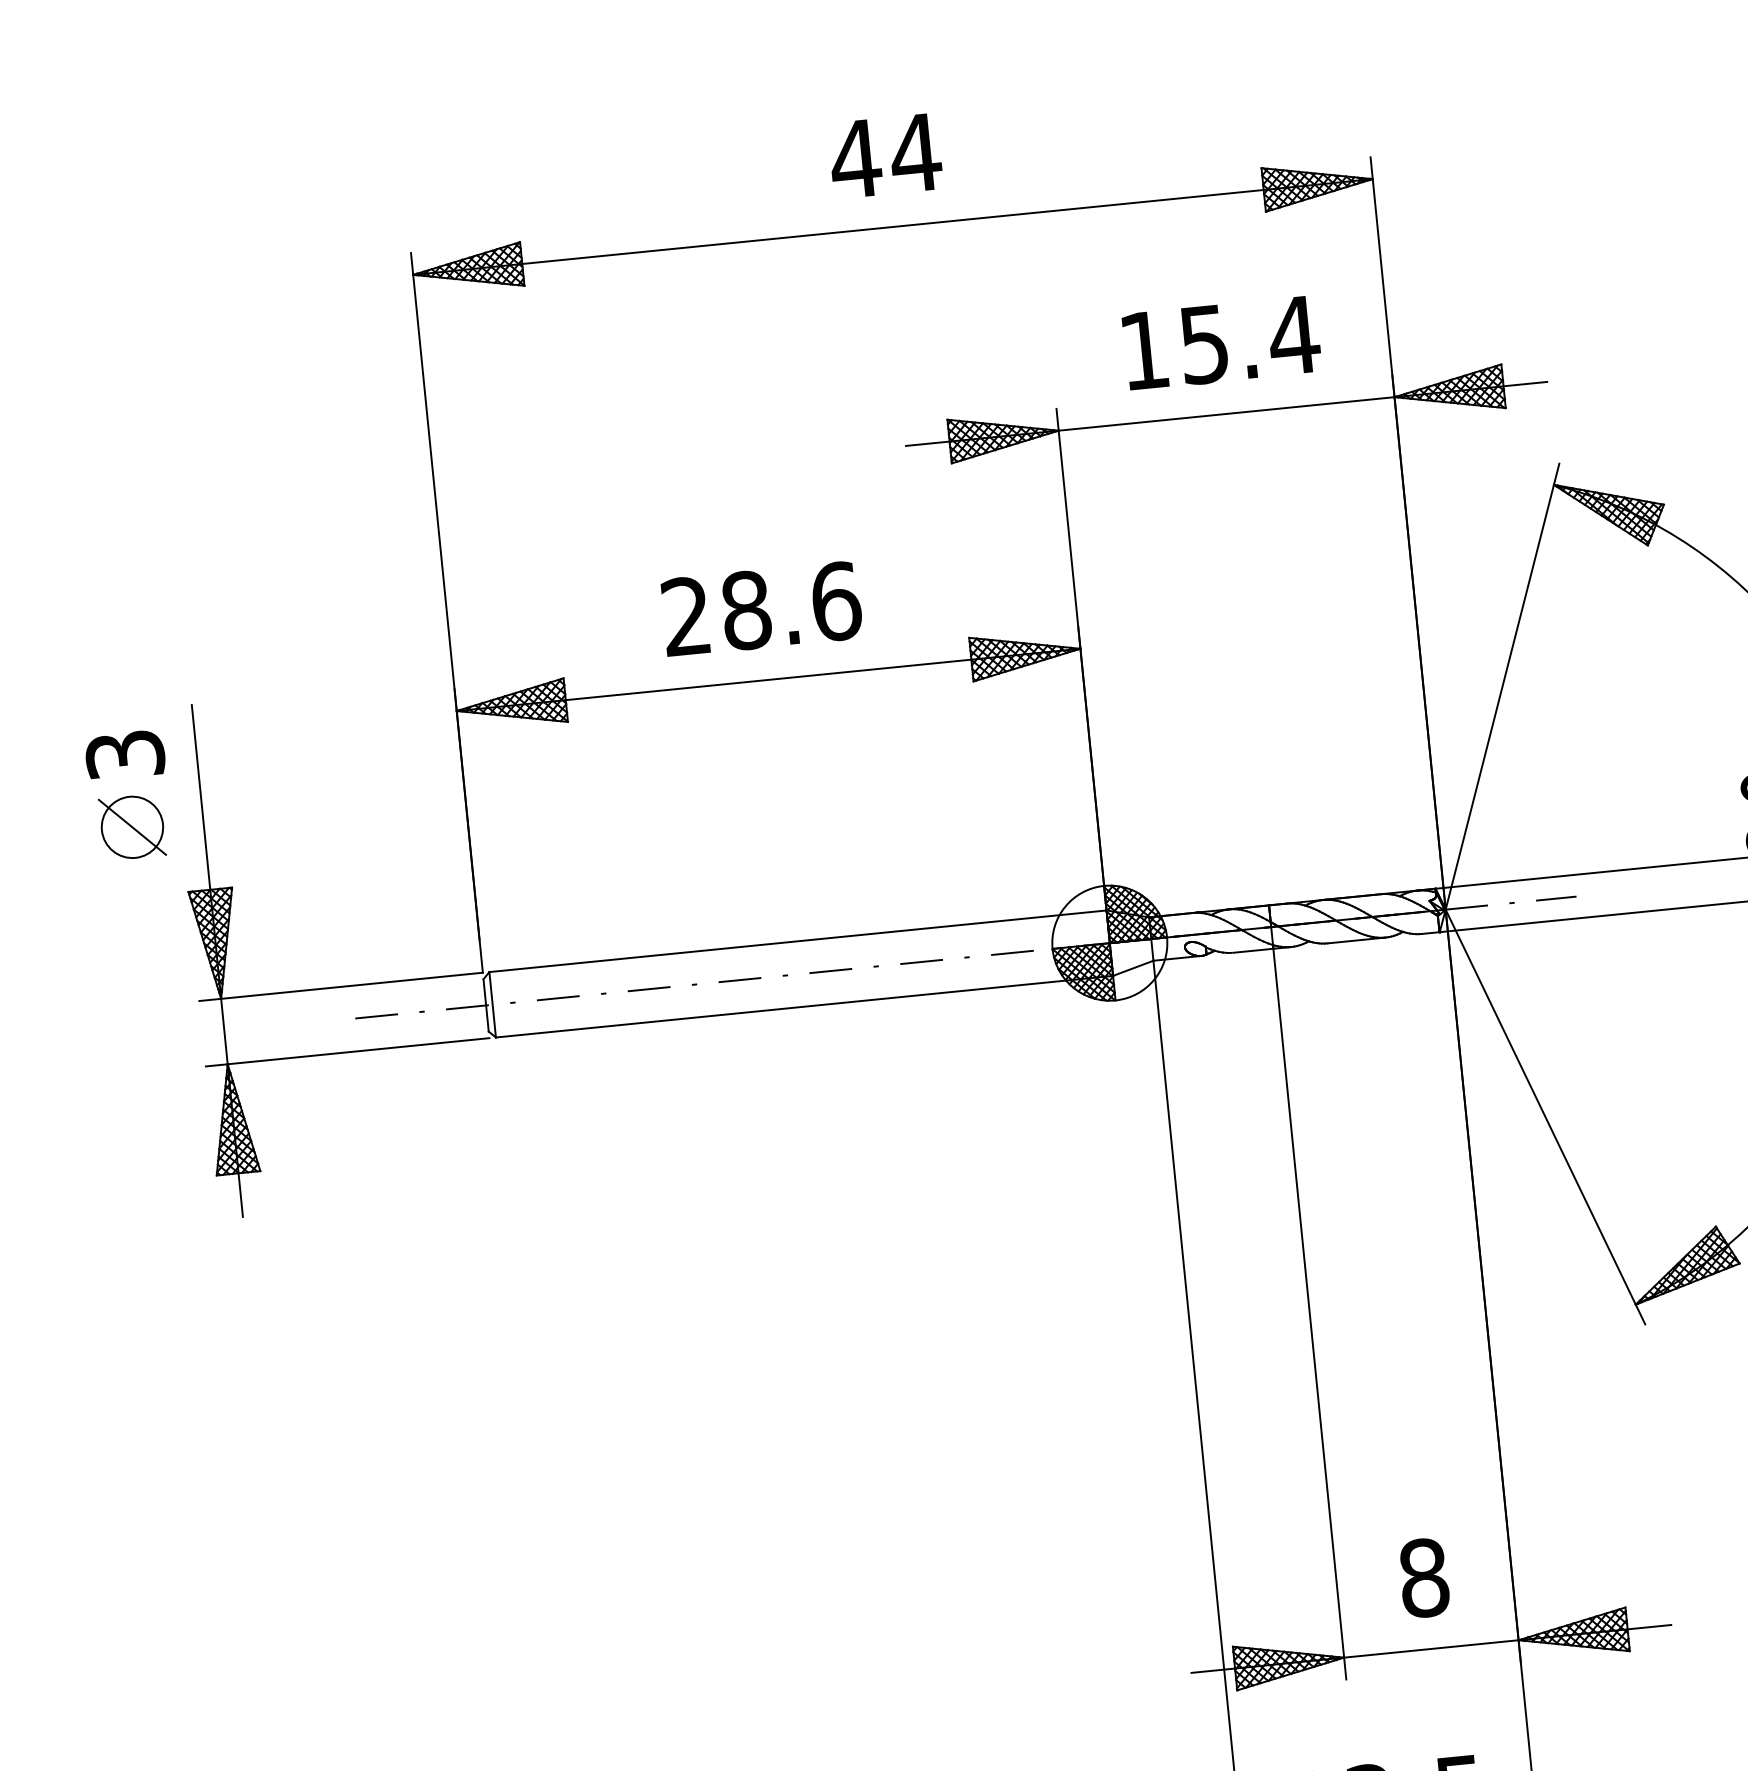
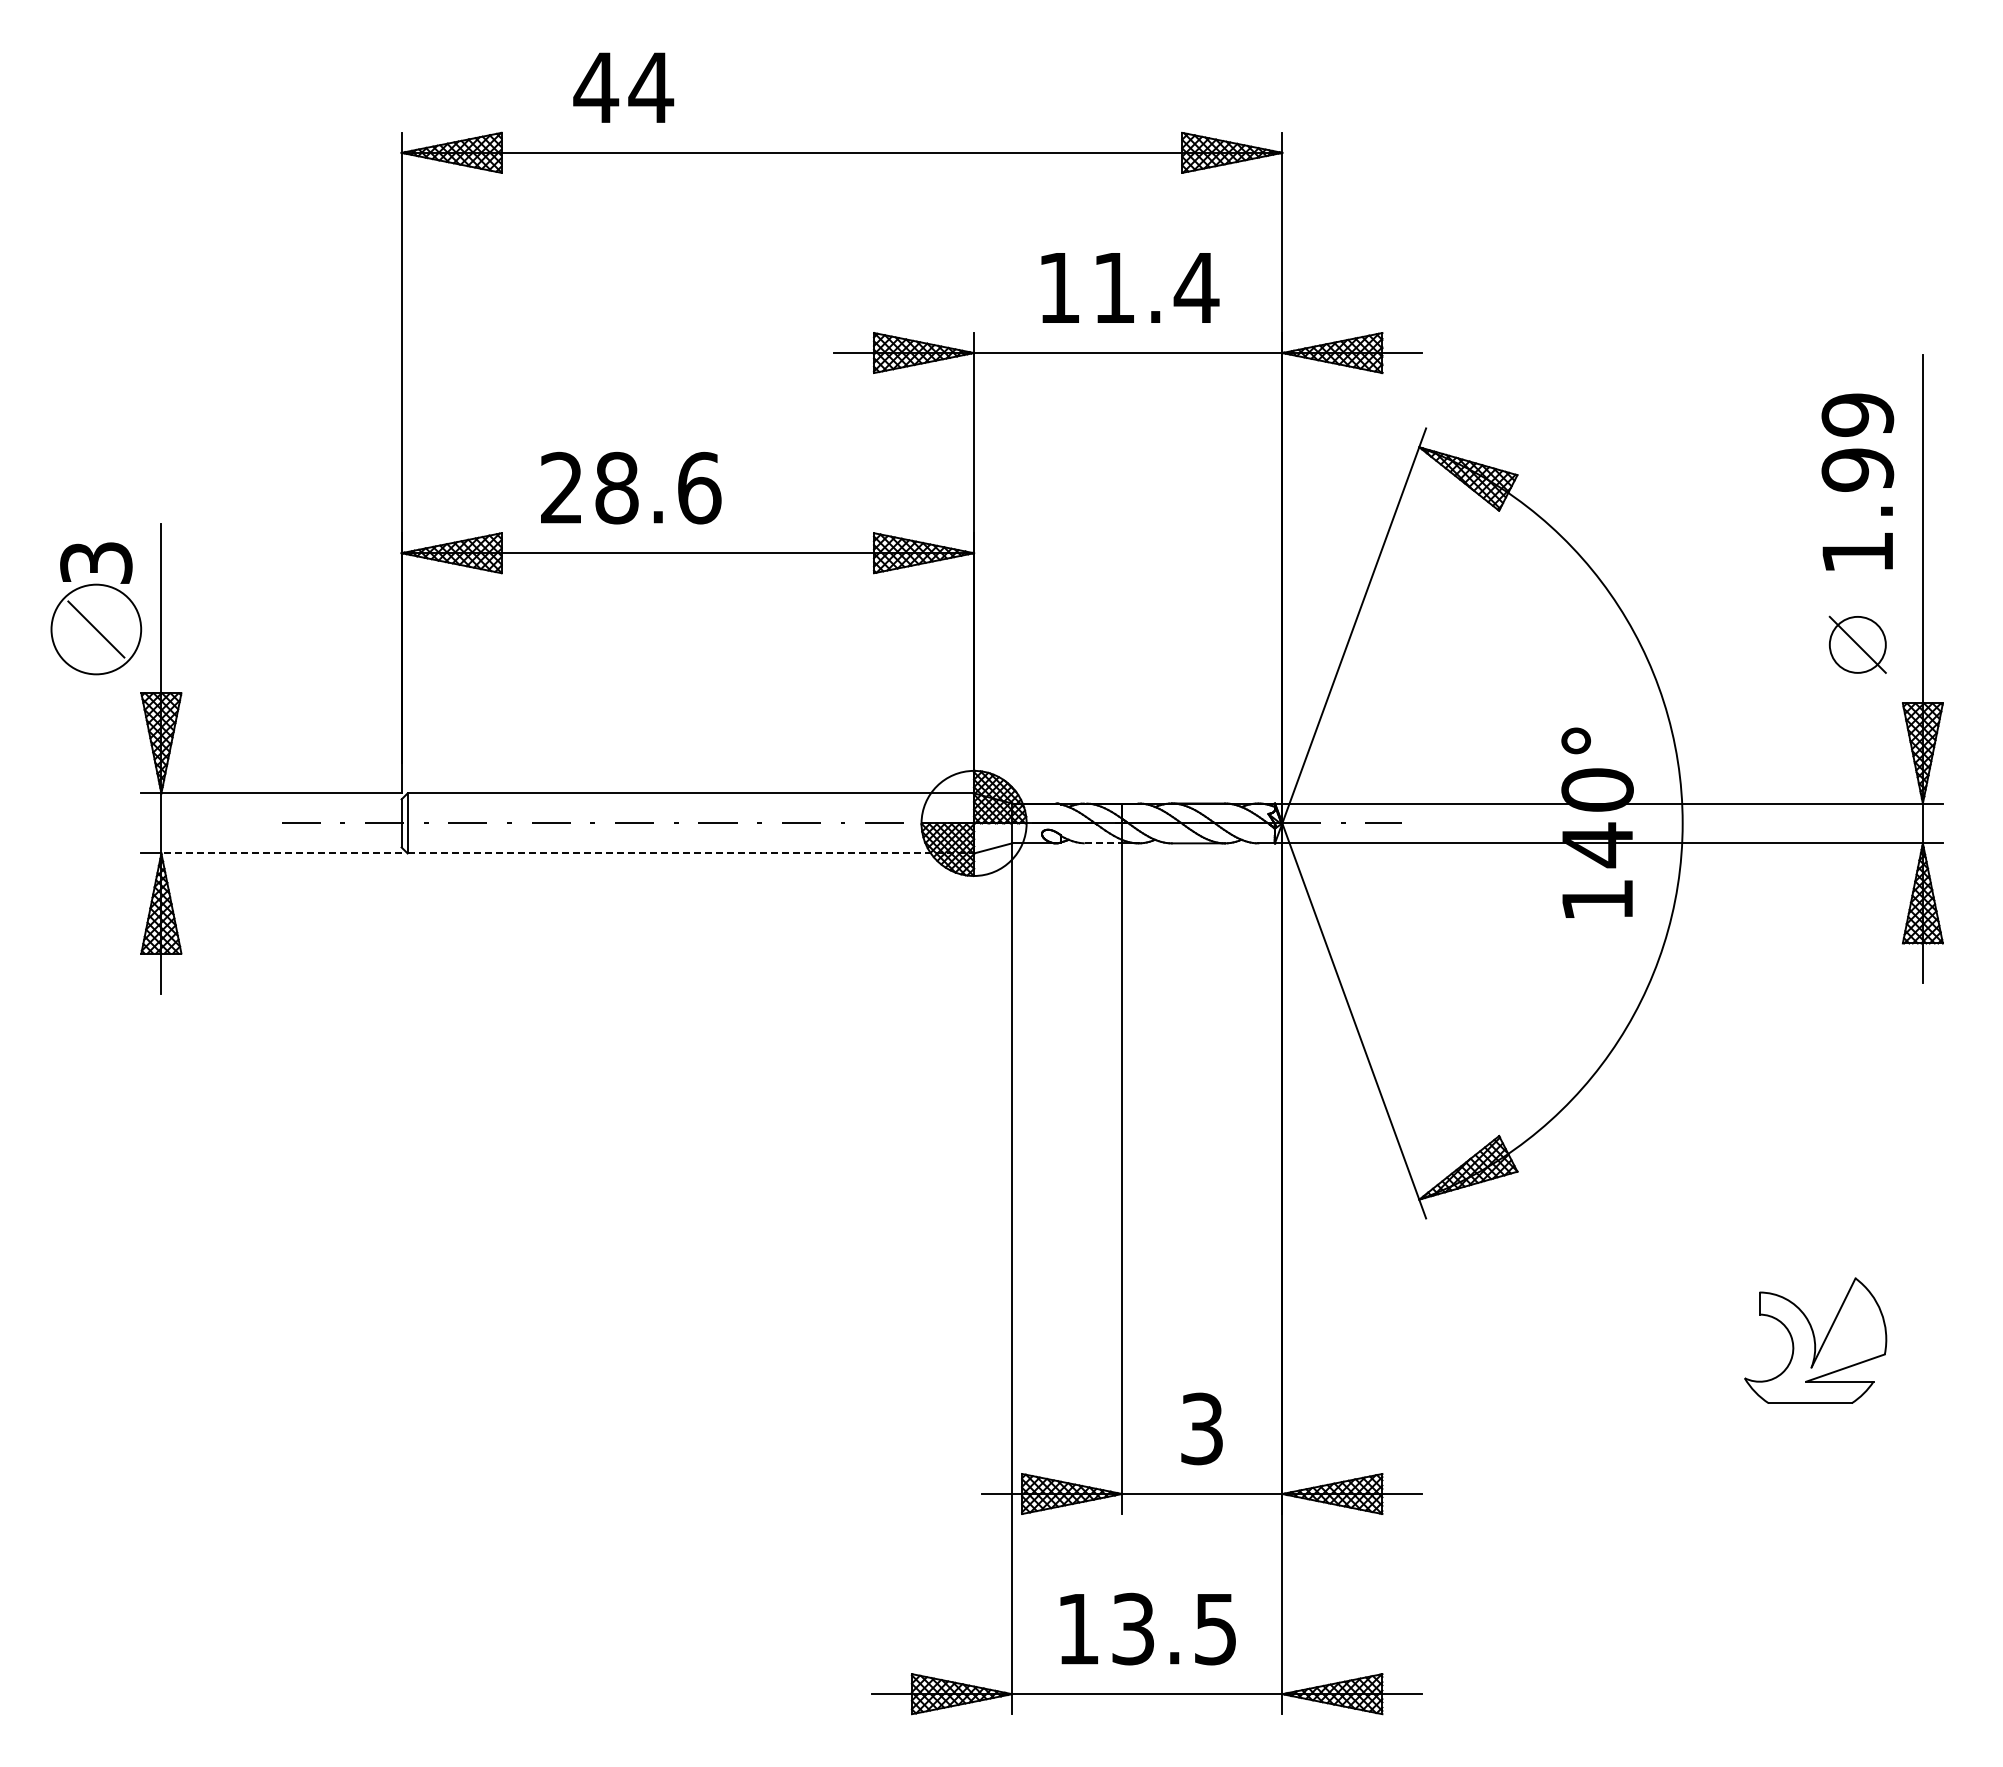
text: (885, 155) -> (623, 87), moved
text: (1203, 345) -> (1113, 288), 15.4 -> 11.4
text: (762, 608) -> (631, 487), moved
circle: (132, 827) -> (96, 629), size x1.6
line: (1254, 950) -> (1104, 843), solid -> dashed
line: (805, 1006) -> (691, 853), solid -> dashed
line: (358, 1051) -> (281, 853), solid -> dashed
text: (1423, 1577) -> (1201, 1428), 8 -> 3

